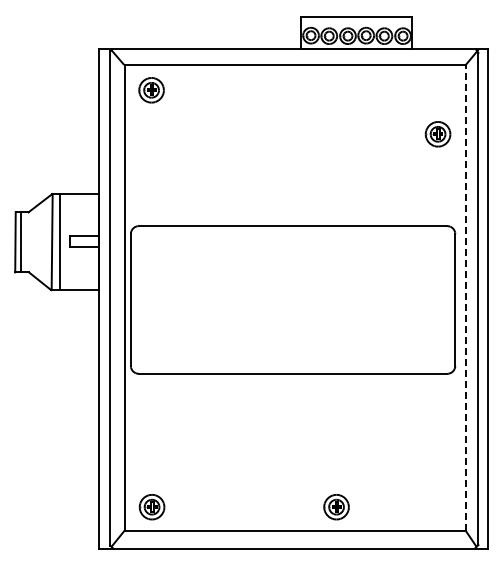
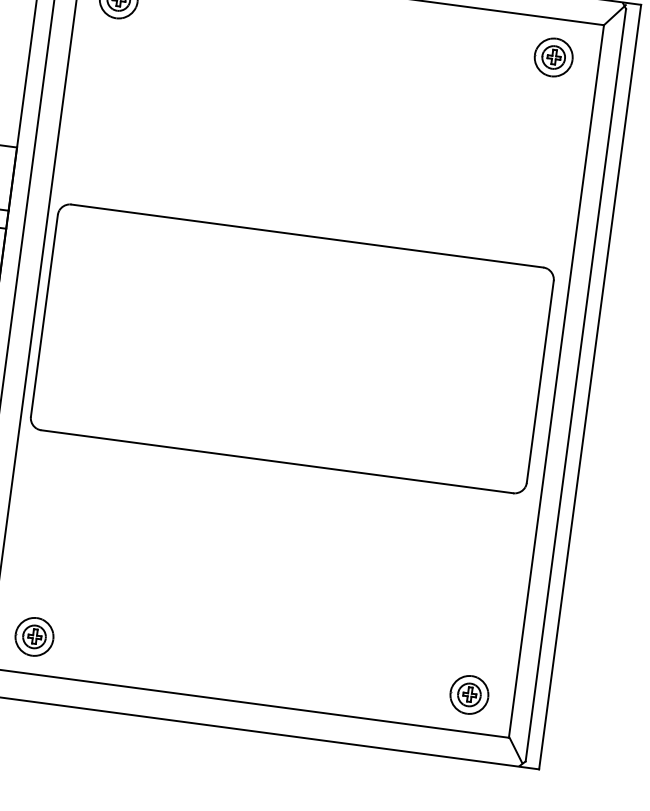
part: (437, 134) -> (552, 57), moved
line: (465, 297) -> (556, 380), dashed -> solid
part: (336, 507) -> (469, 695), moved

